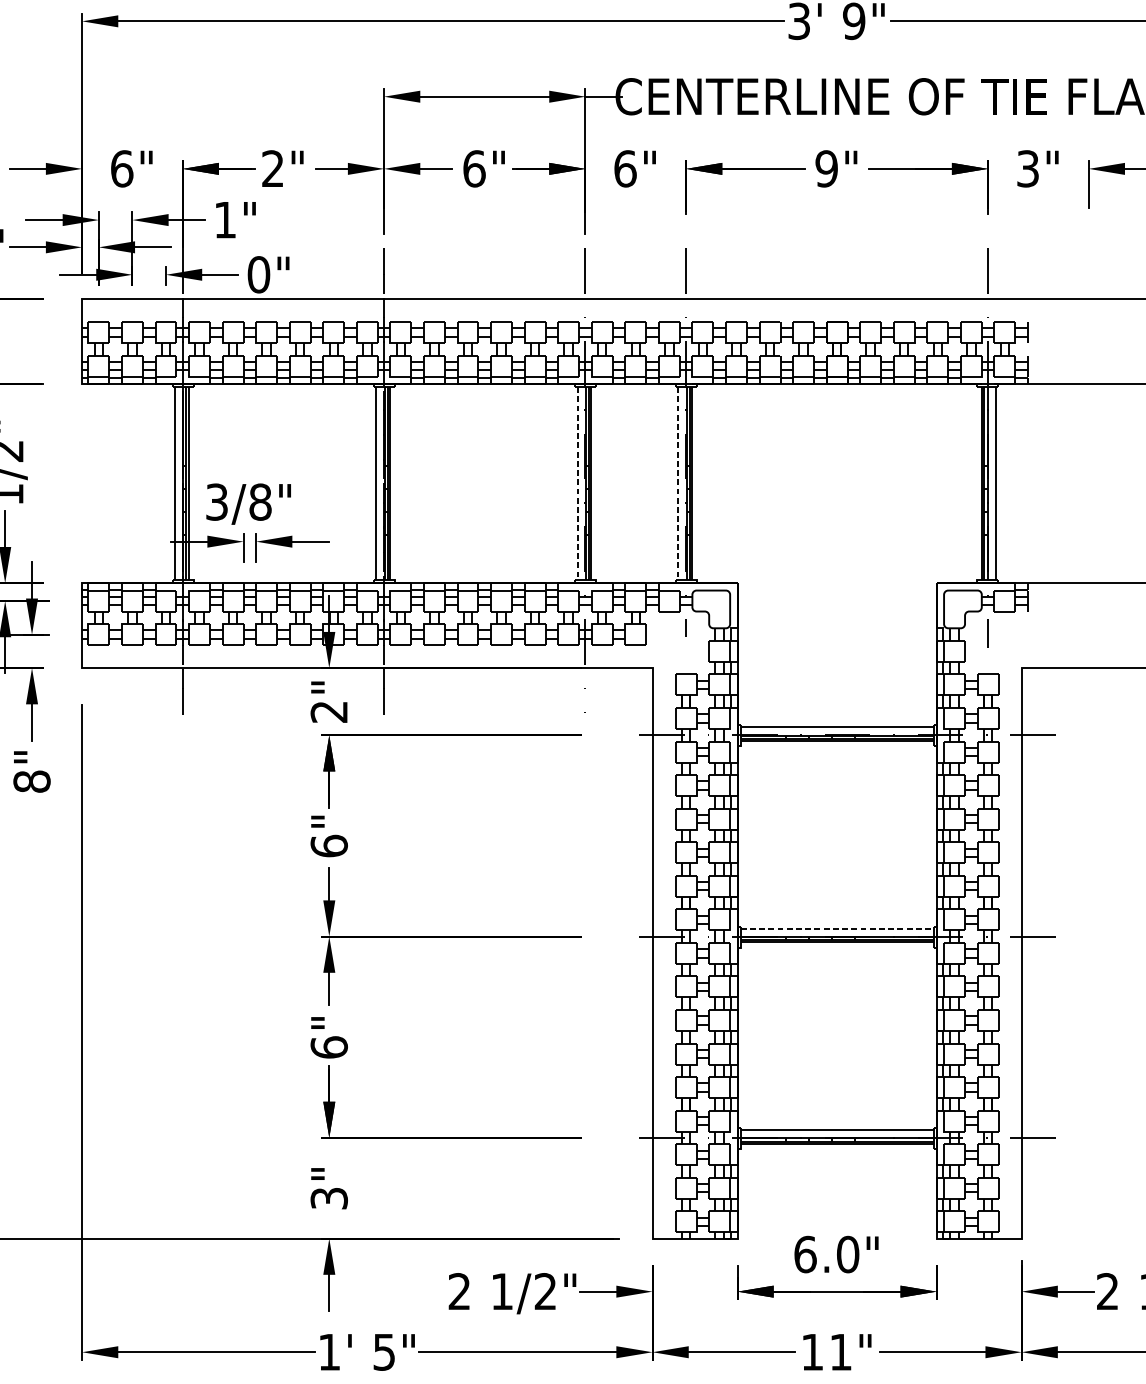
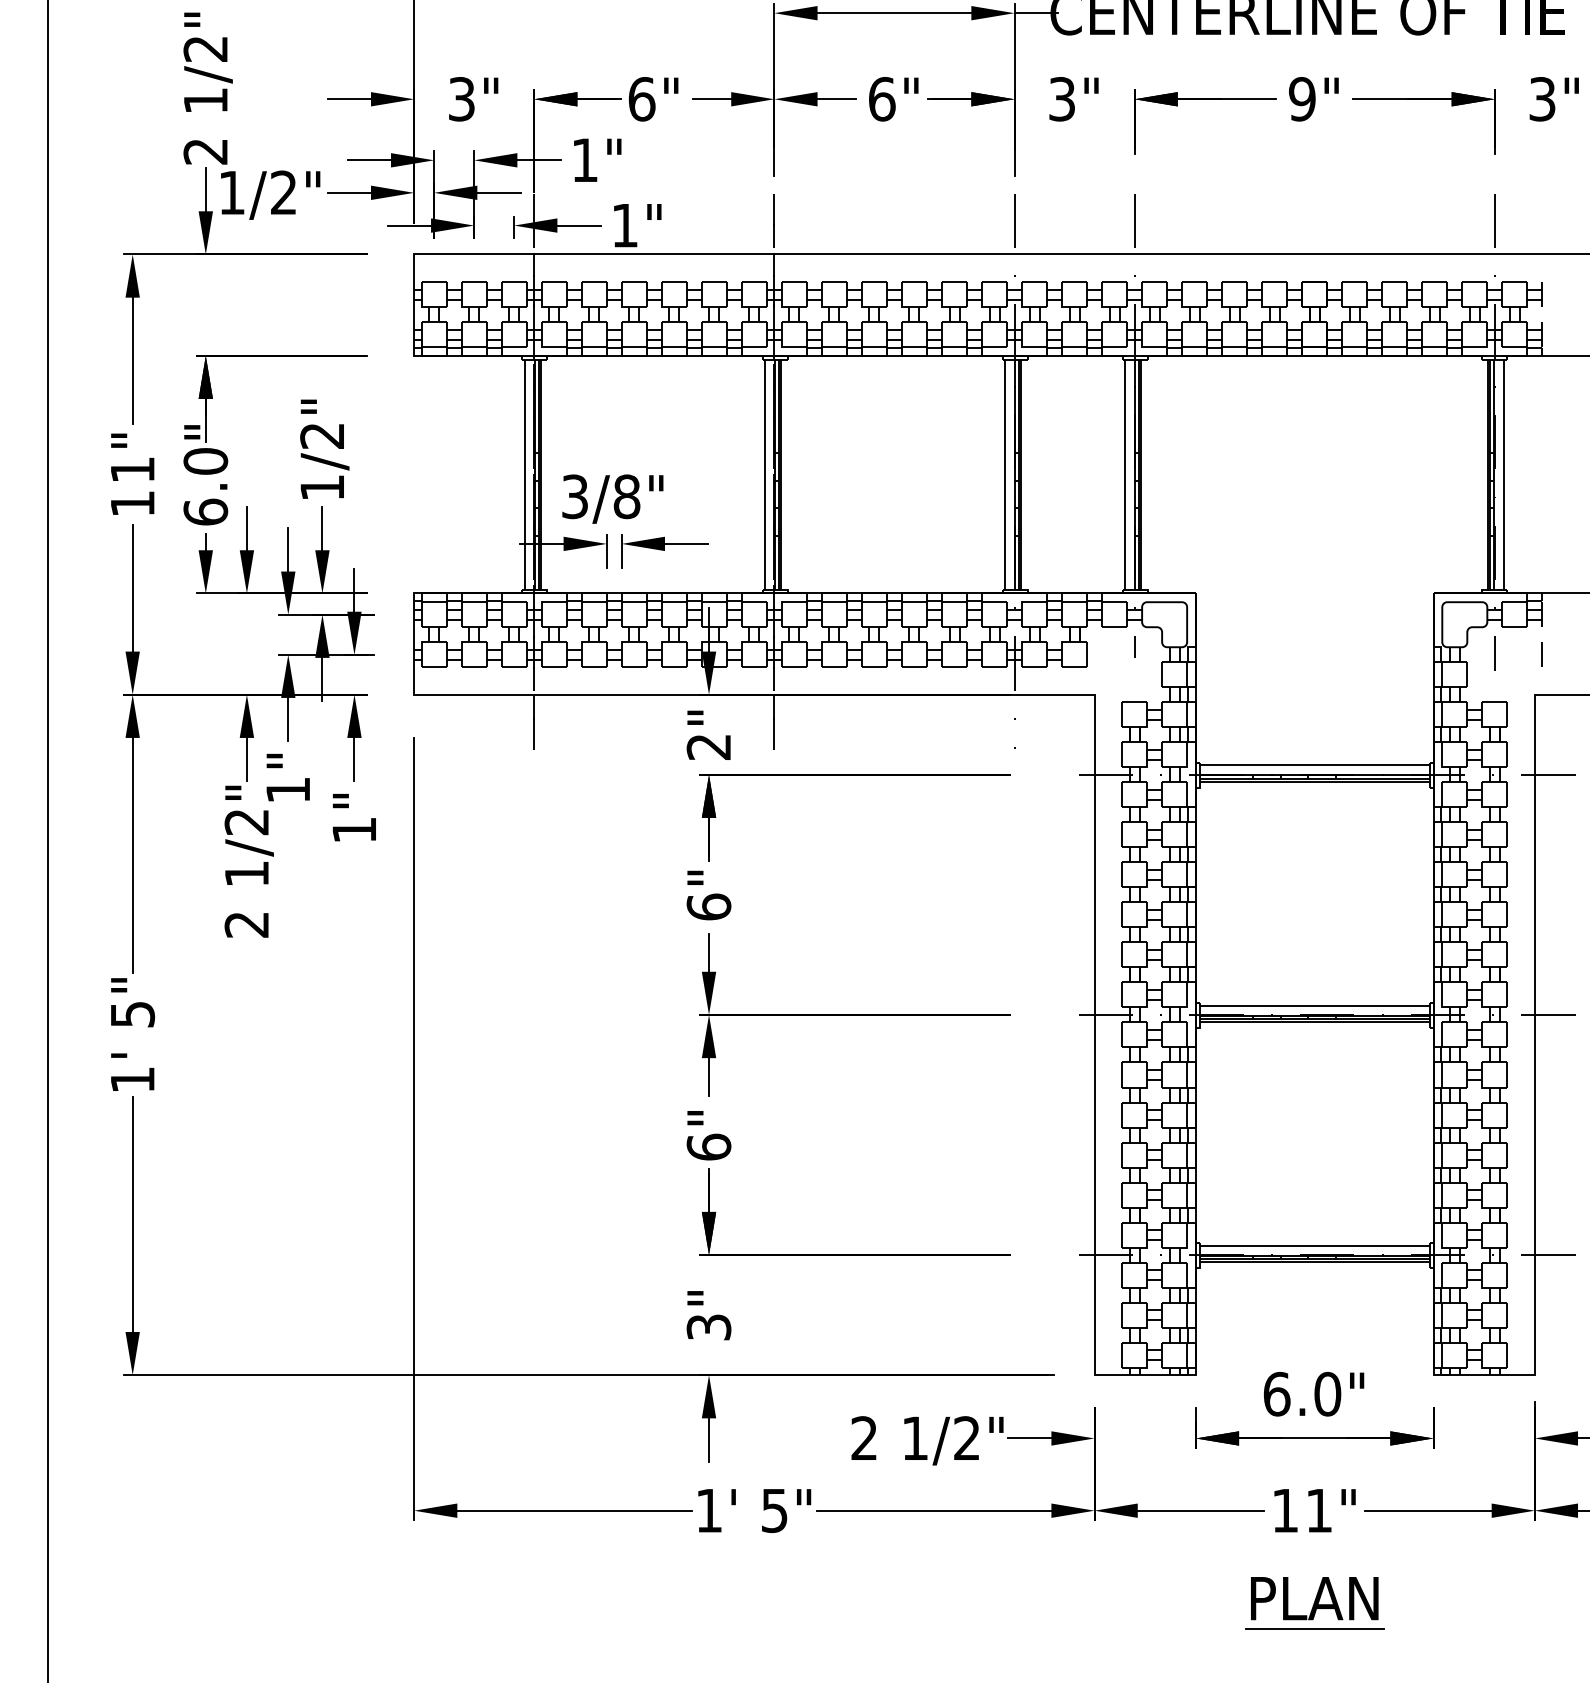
text: (121, 169) -> (461, 99), 6" -> 3"
text: (272, 169) -> (641, 99), 2" -> 6"
text: (625, 169) -> (1062, 99), 6" -> 3"
text: (258, 274) -> (624, 225), 0" -> 1"
line: (577, 484) -> (1005, 475), dashed -> solid
line: (678, 484) -> (1125, 475), dashed -> solid
line: (1027, 634) -> (1541, 654), added
text: (32, 781) -> (354, 830), 8" -> 1"
line: (837, 928) -> (1315, 1005), dashed -> solid

